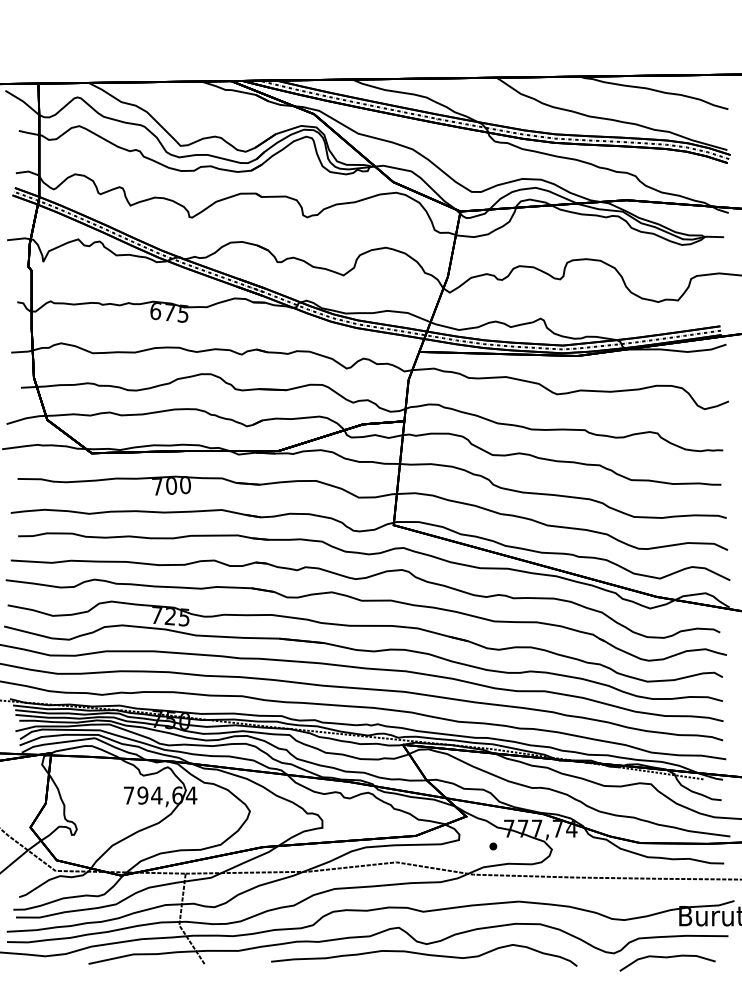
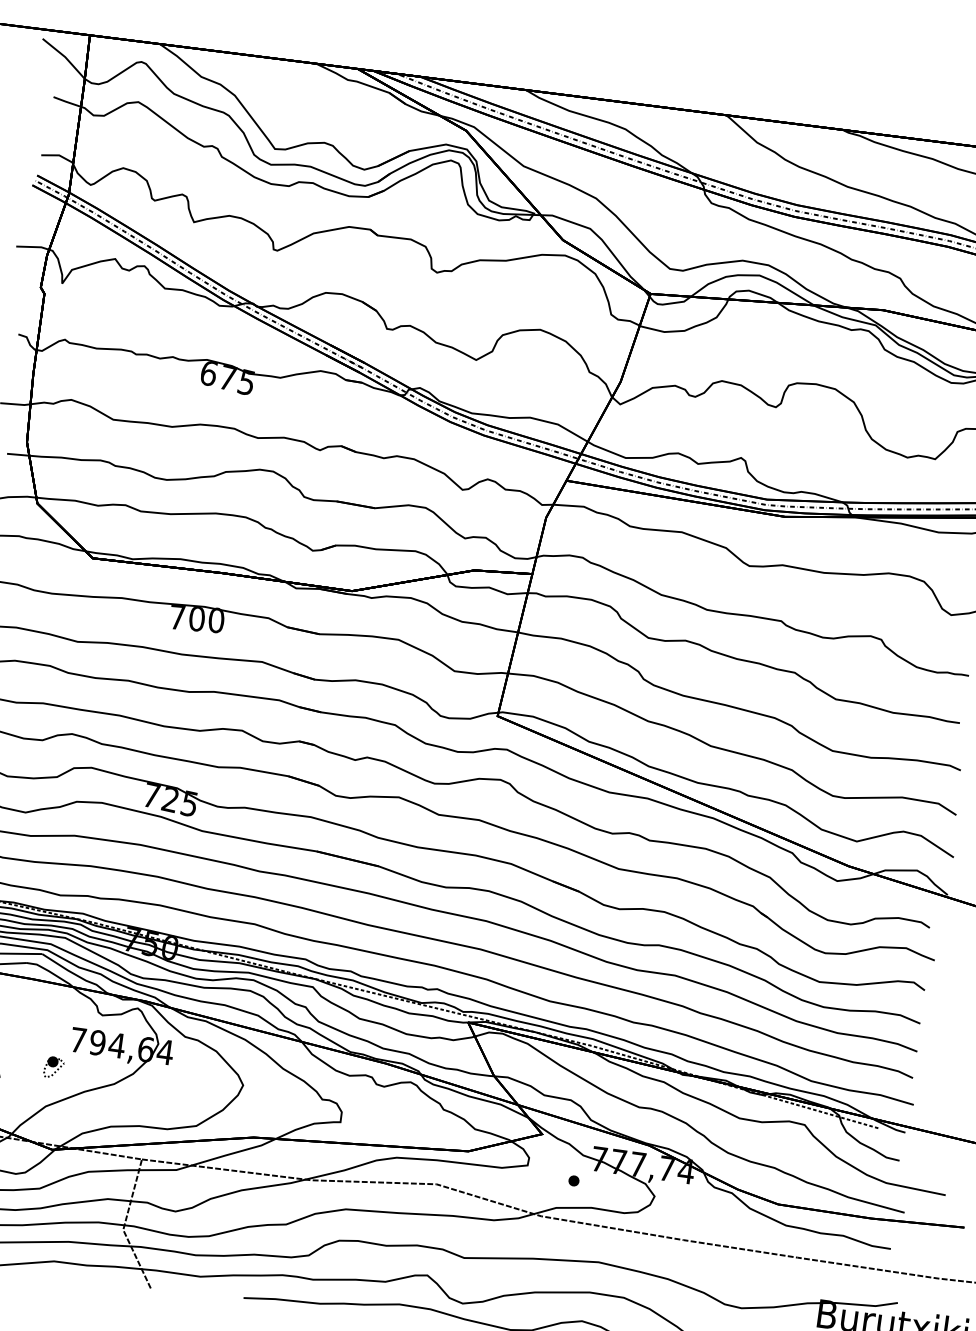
part: (114, 817) -> (54, 1067), added

